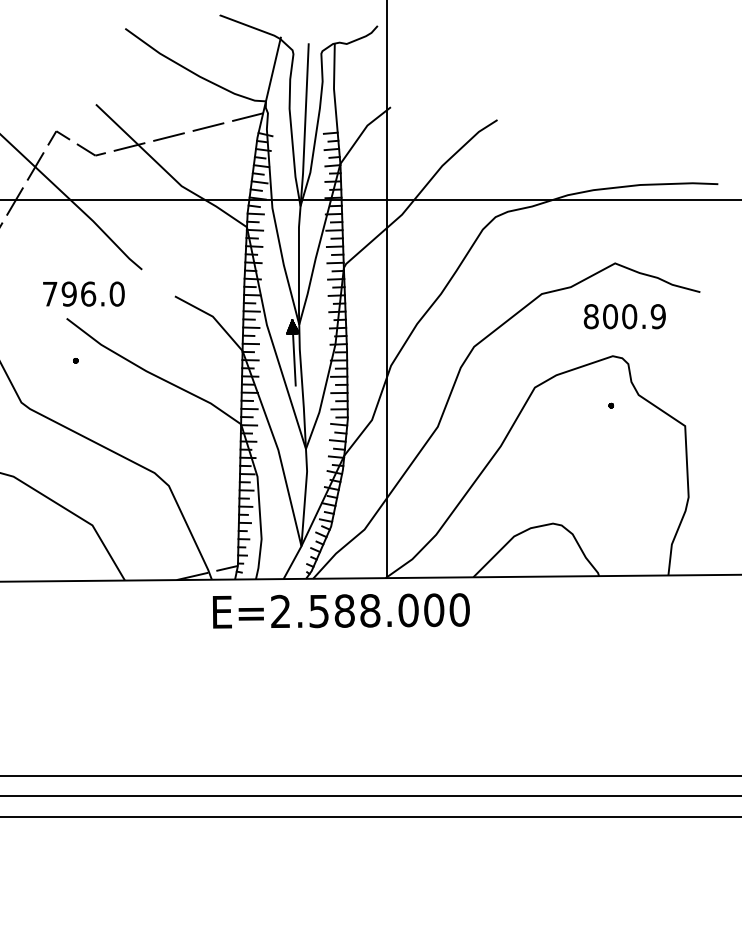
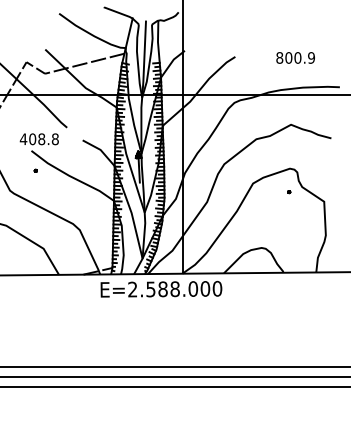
text: (81, 294) -> (38, 139), 796.0 -> 408.8
text: (624, 315) -> (295, 57), moved

